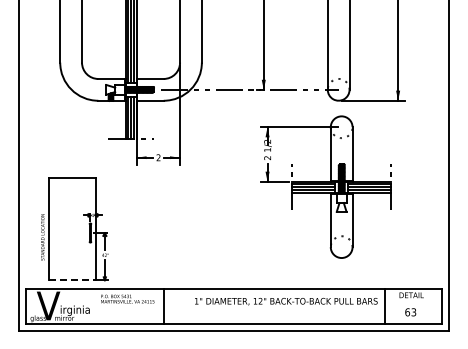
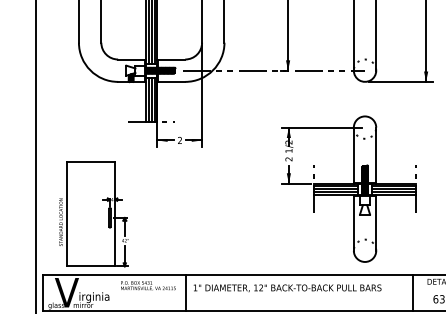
part: (325, 186) -> (348, 188), moved
line: (72, 280) -> (91, 266), dashed -> solid
text: (286, 301) -> (287, 288), moved

